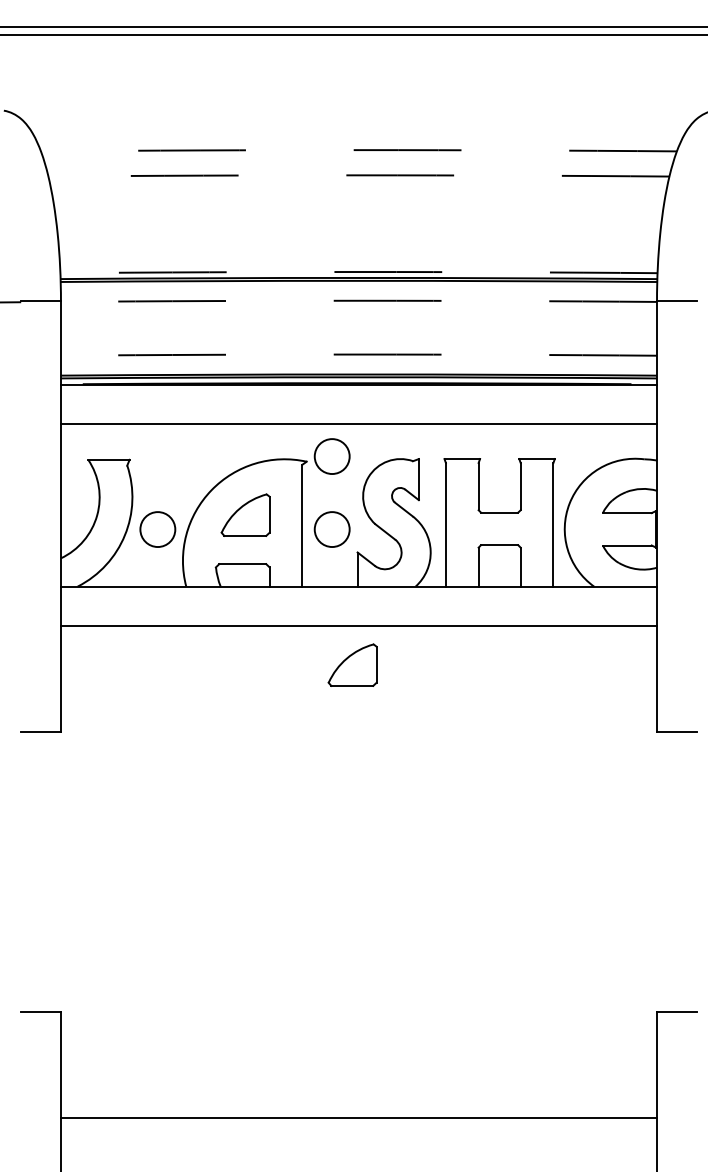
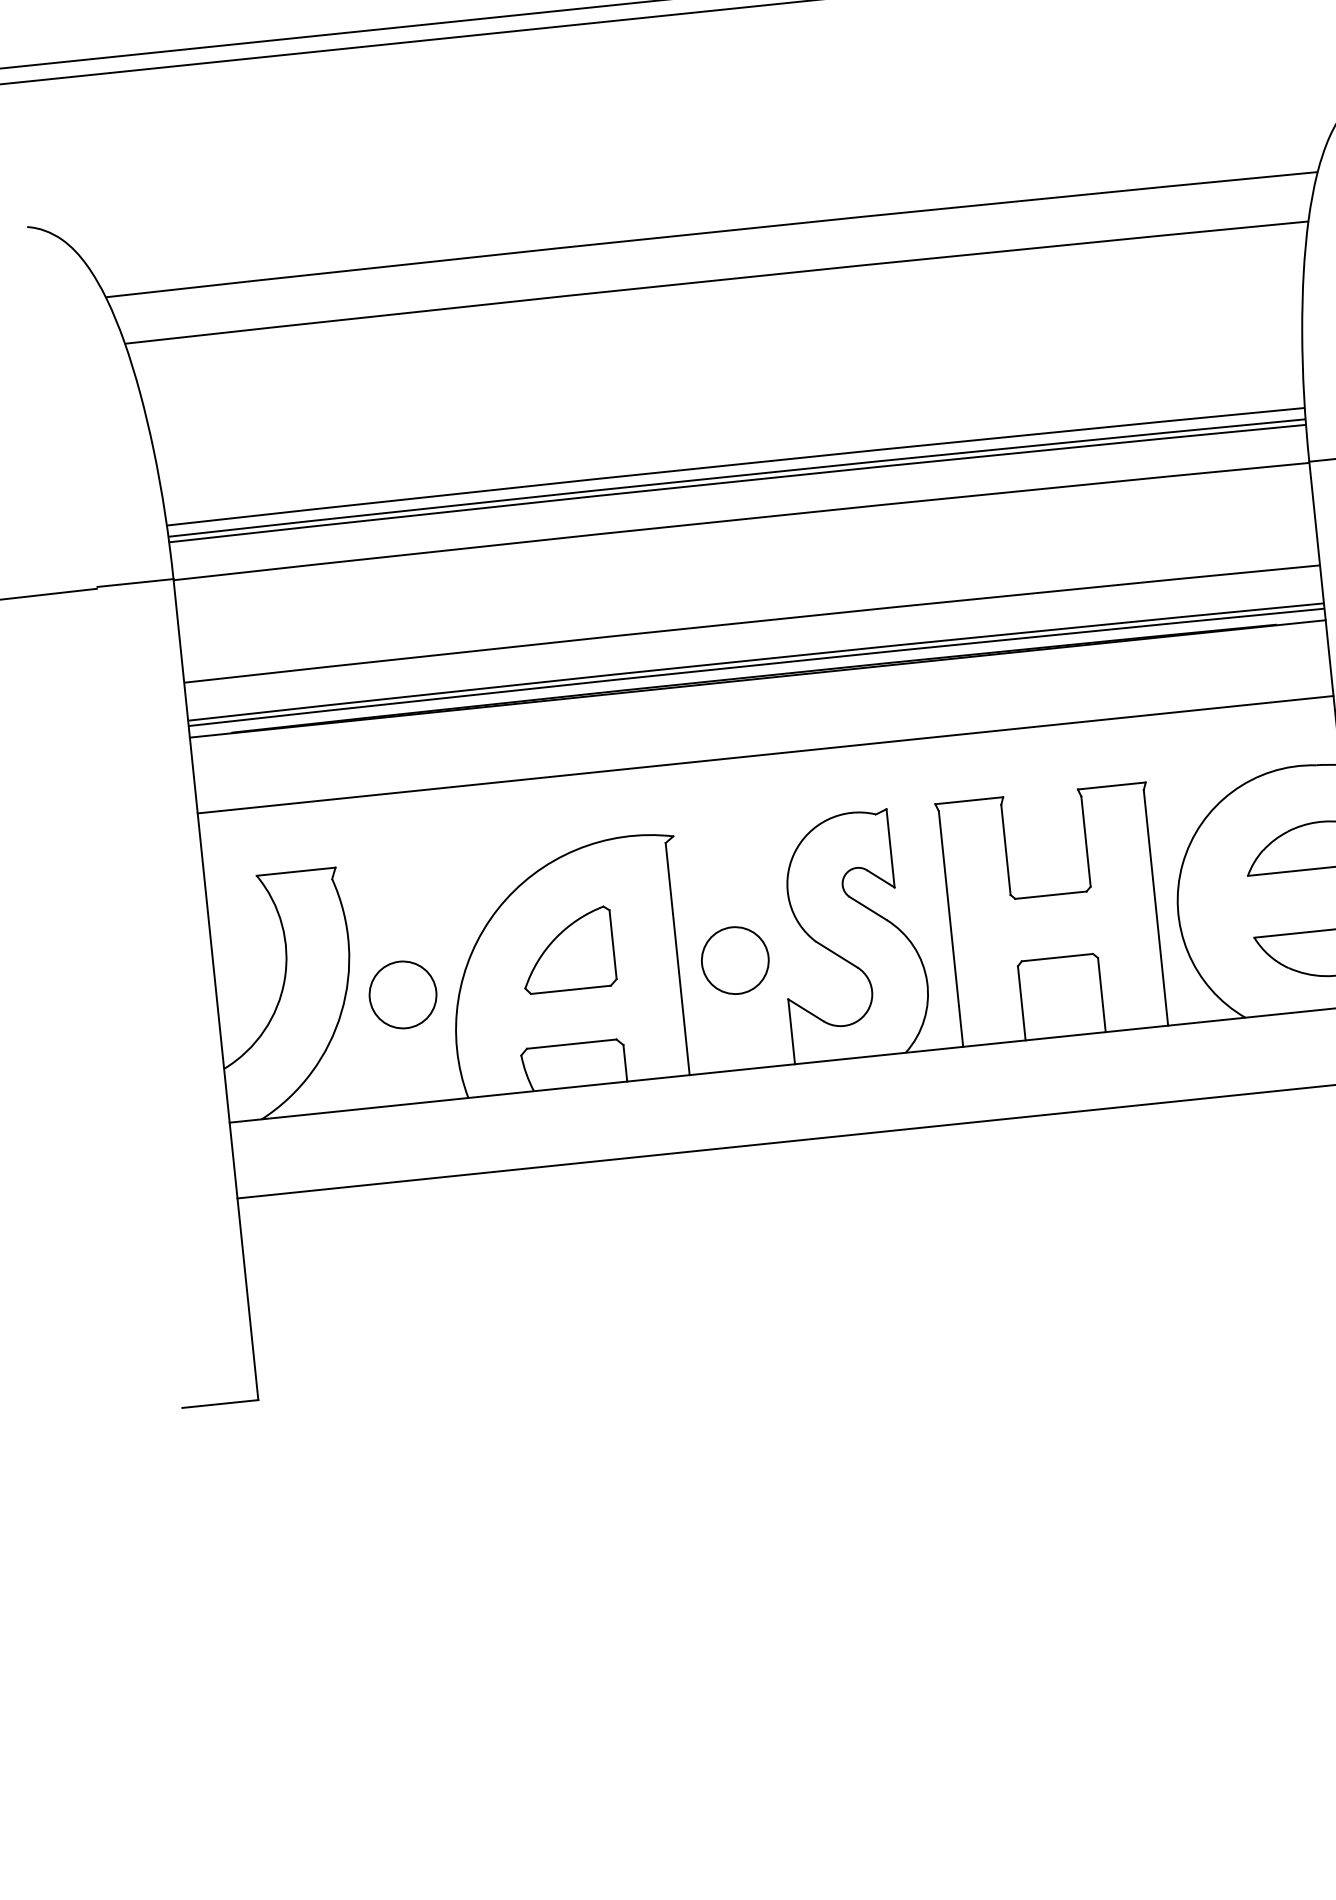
arc: (359, 150) -> (712, 232), dashed -> solid
arc: (359, 175) -> (717, 280), dashed -> solid
arc: (359, 272) -> (736, 465), dashed -> solid
arc: (359, 300) -> (742, 518), dashed -> solid
arc: (359, 354) -> (752, 621), dashed -> solid
circle: (331, 456) -> (719, 821), removed
part: (352, 664) -> (800, 1213), removed

